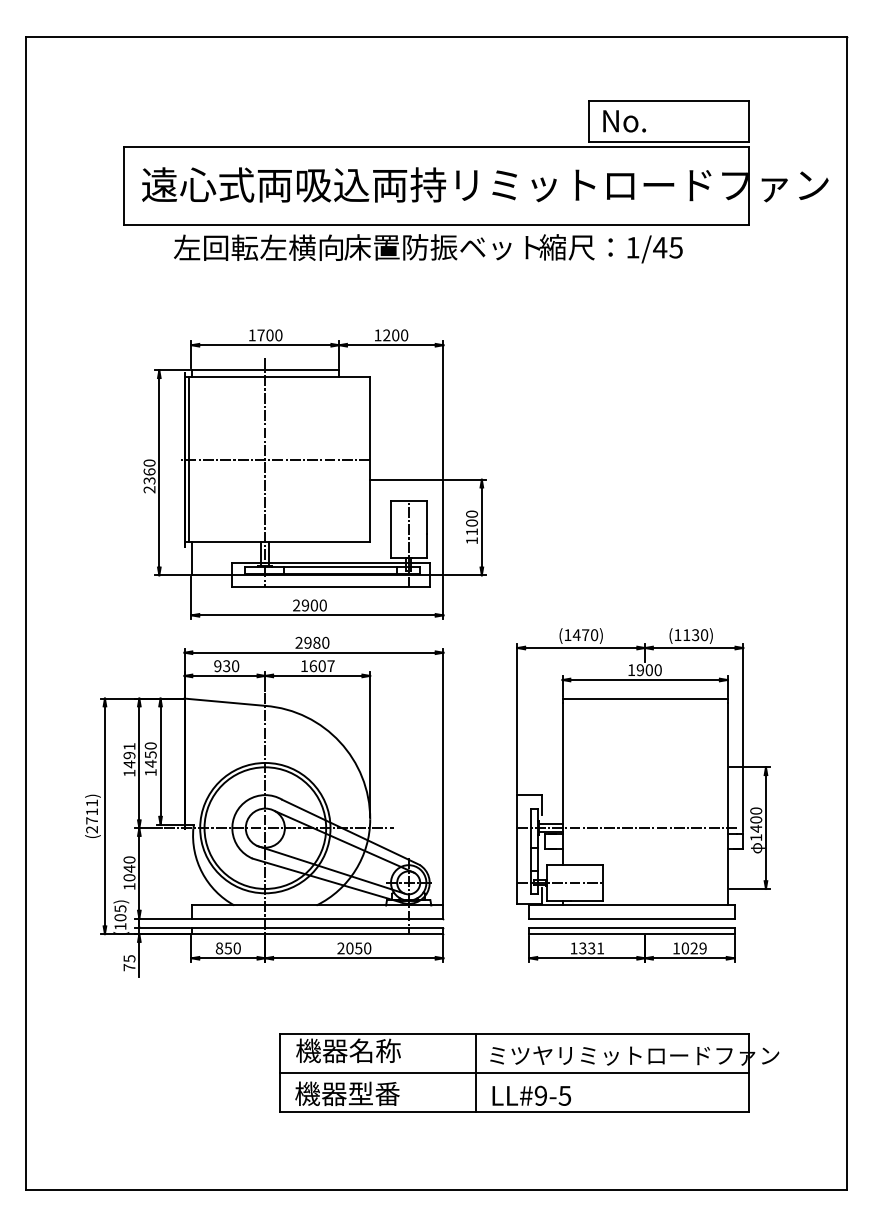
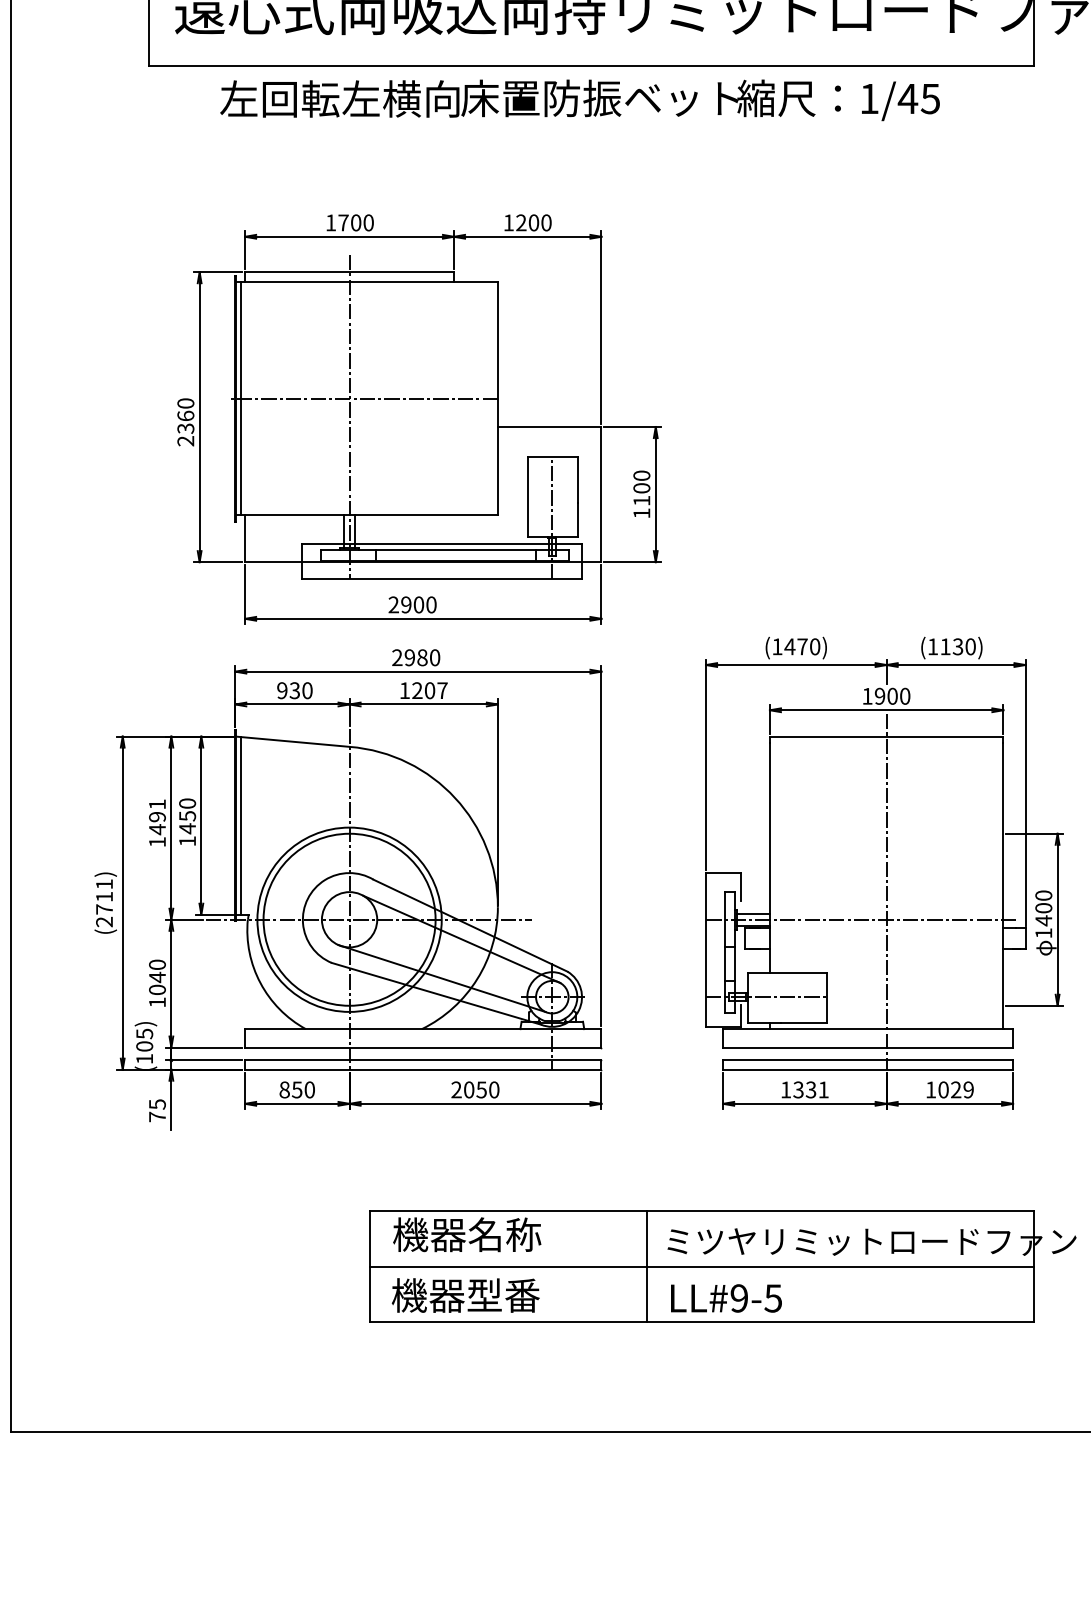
text: (313, 666) -> (417, 691), 1607 -> 1207
line: (188, 761) -> (240, 825), added
line: (645, 808) -> (887, 891), added

